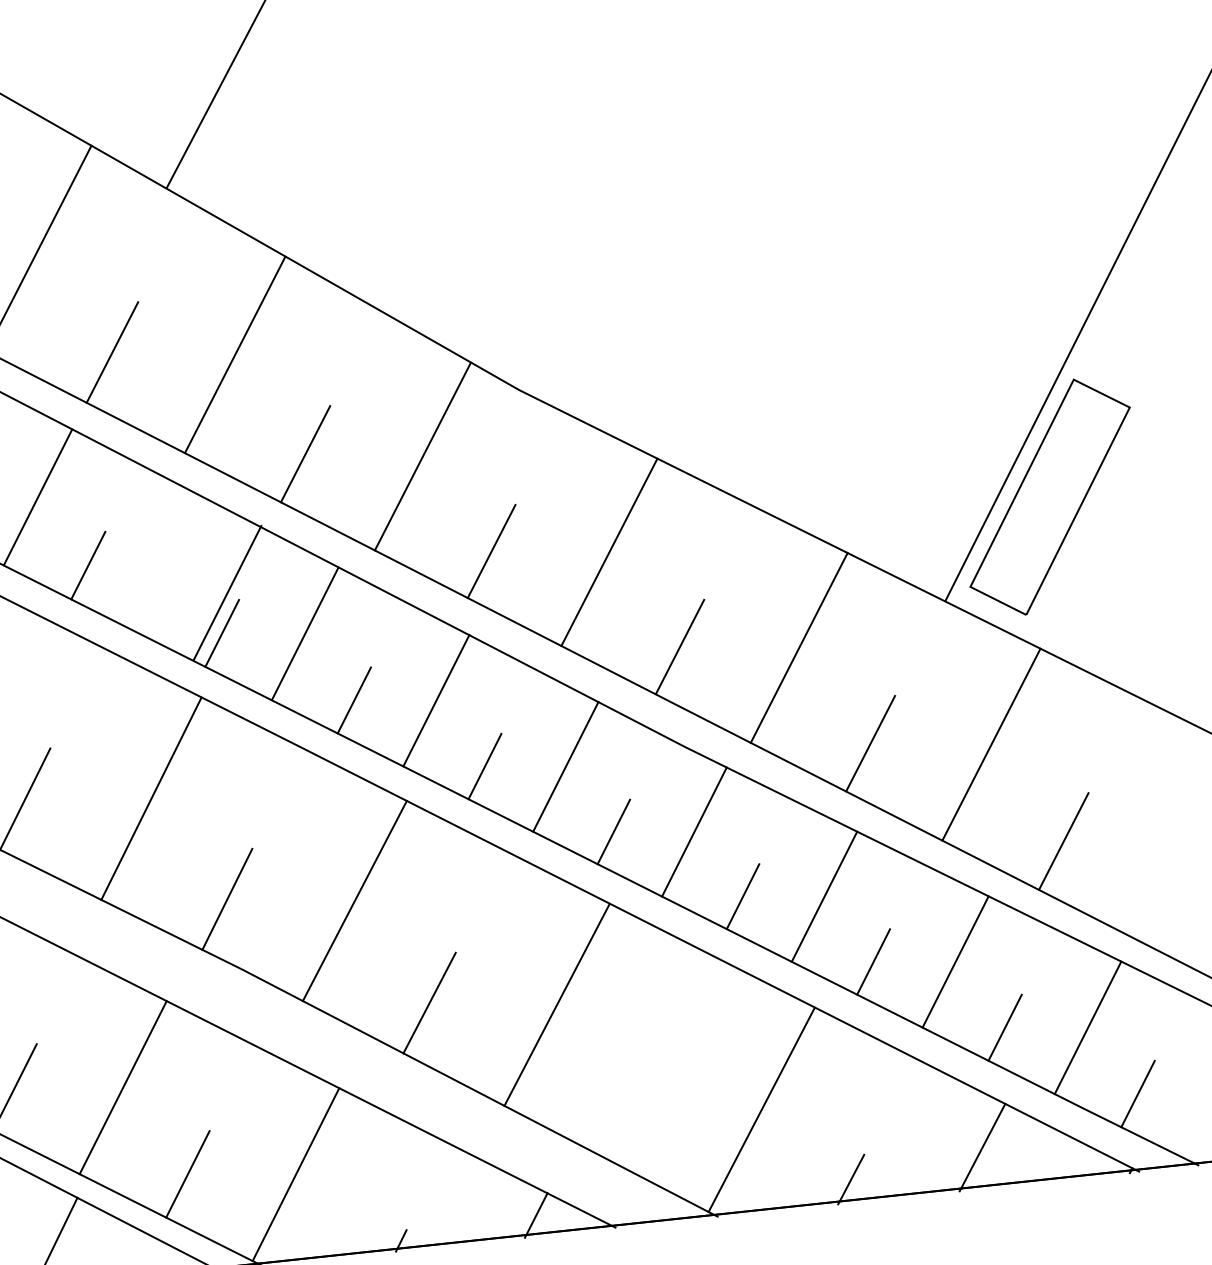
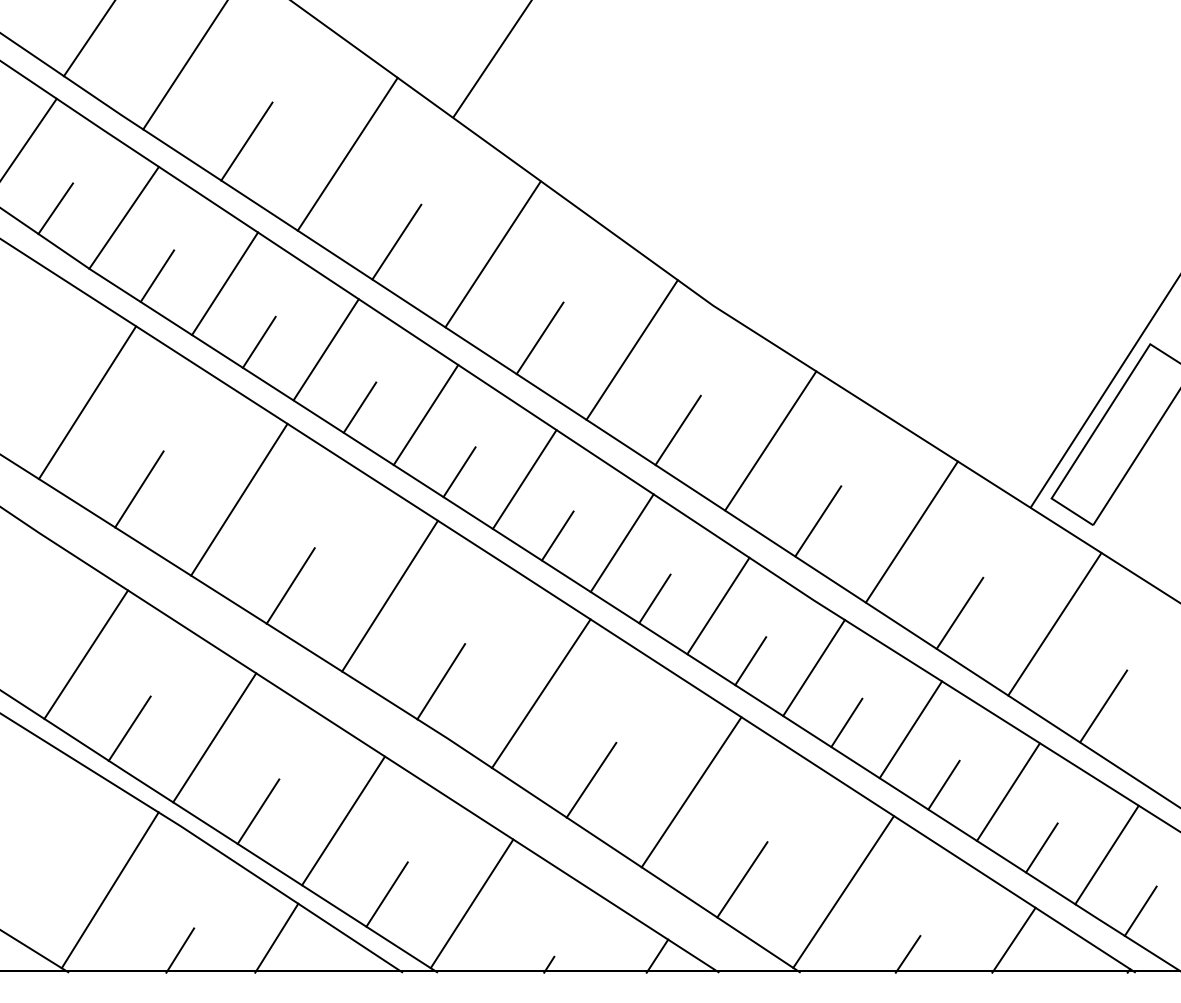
line: (226, 593) -> (425, 415), moved
line: (632, 1107) -> (742, 879), added

